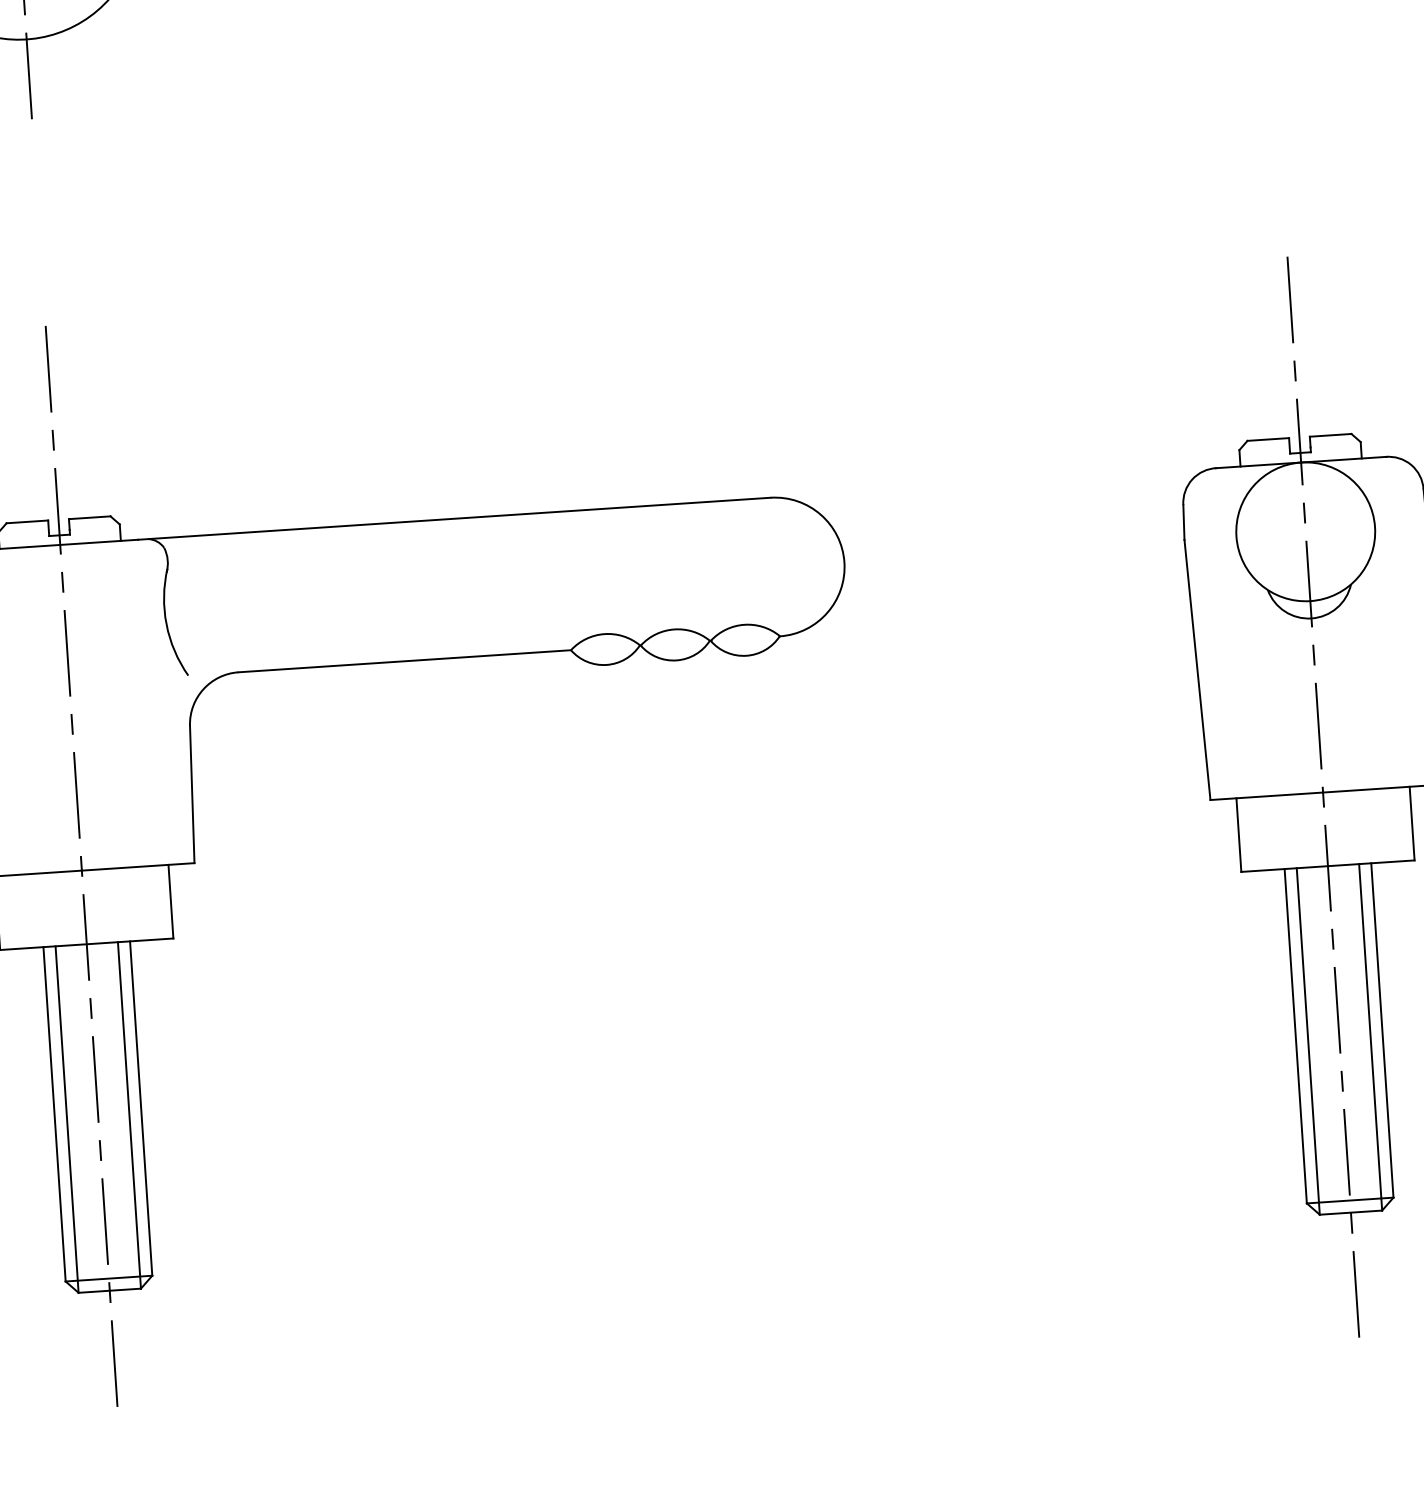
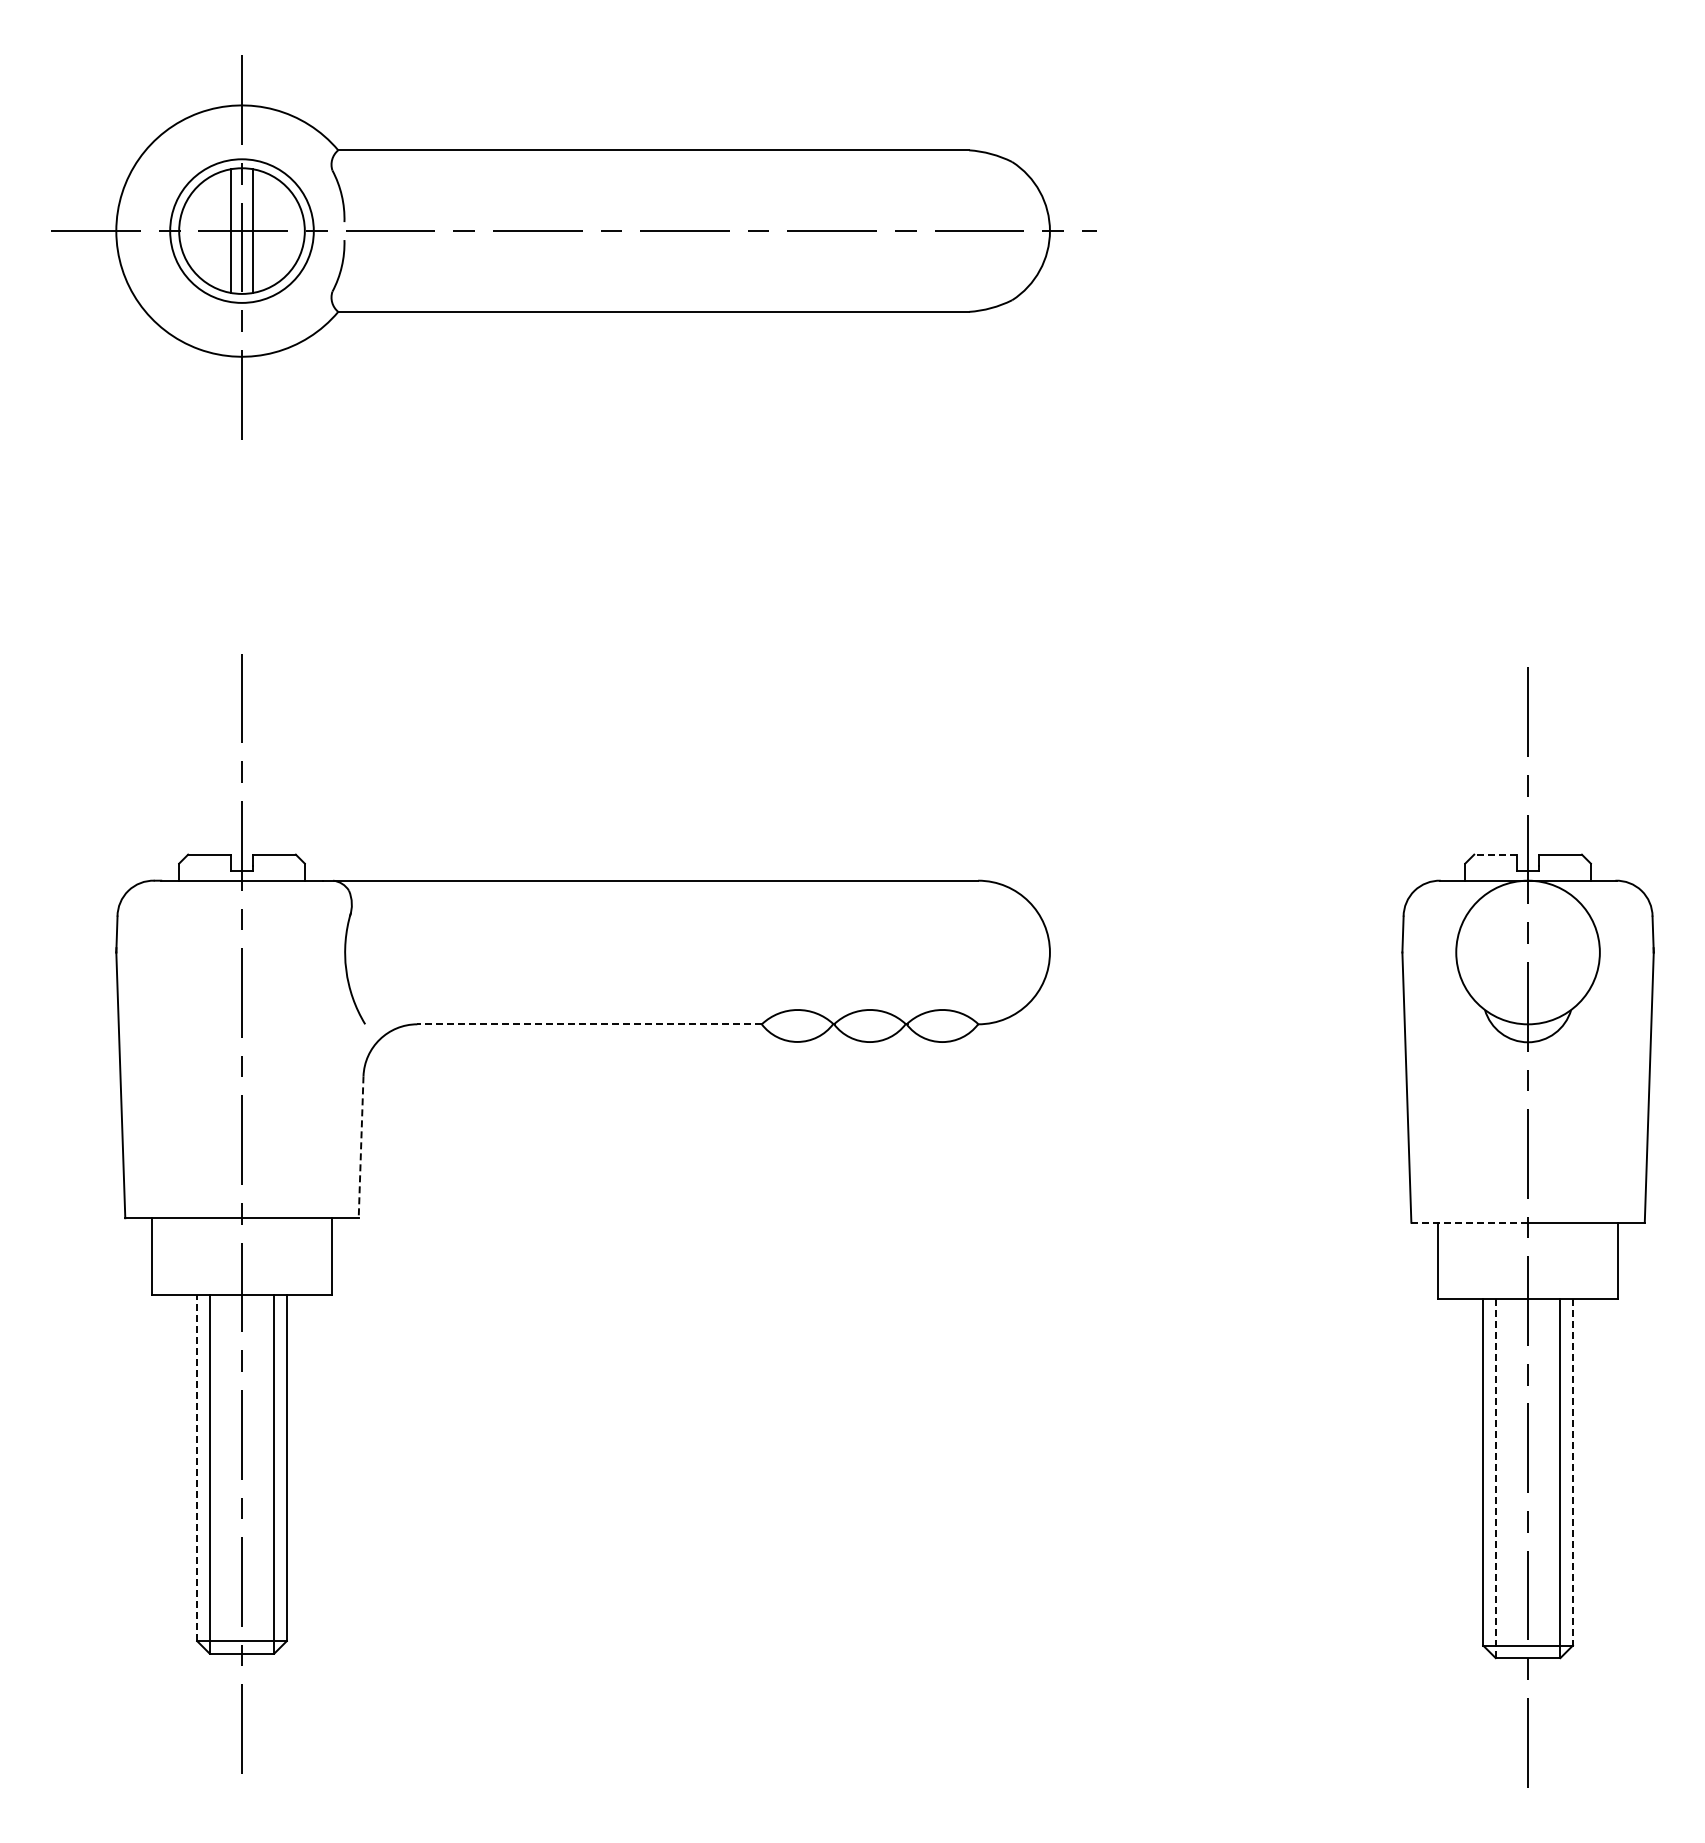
line: (1268, 439) -> (1495, 854), solid -> dashed
line: (404, 661) -> (589, 1024), solid -> dashed
line: (192, 794) -> (361, 1147), solid -> dashed
line: (1266, 796) -> (1469, 1222), solid -> dashed
line: (1381, 1030) -> (1572, 1472), solid -> dashed
line: (1308, 1041) -> (1495, 1478), solid -> dashed
line: (54, 1113) -> (197, 1467), solid -> dashed

